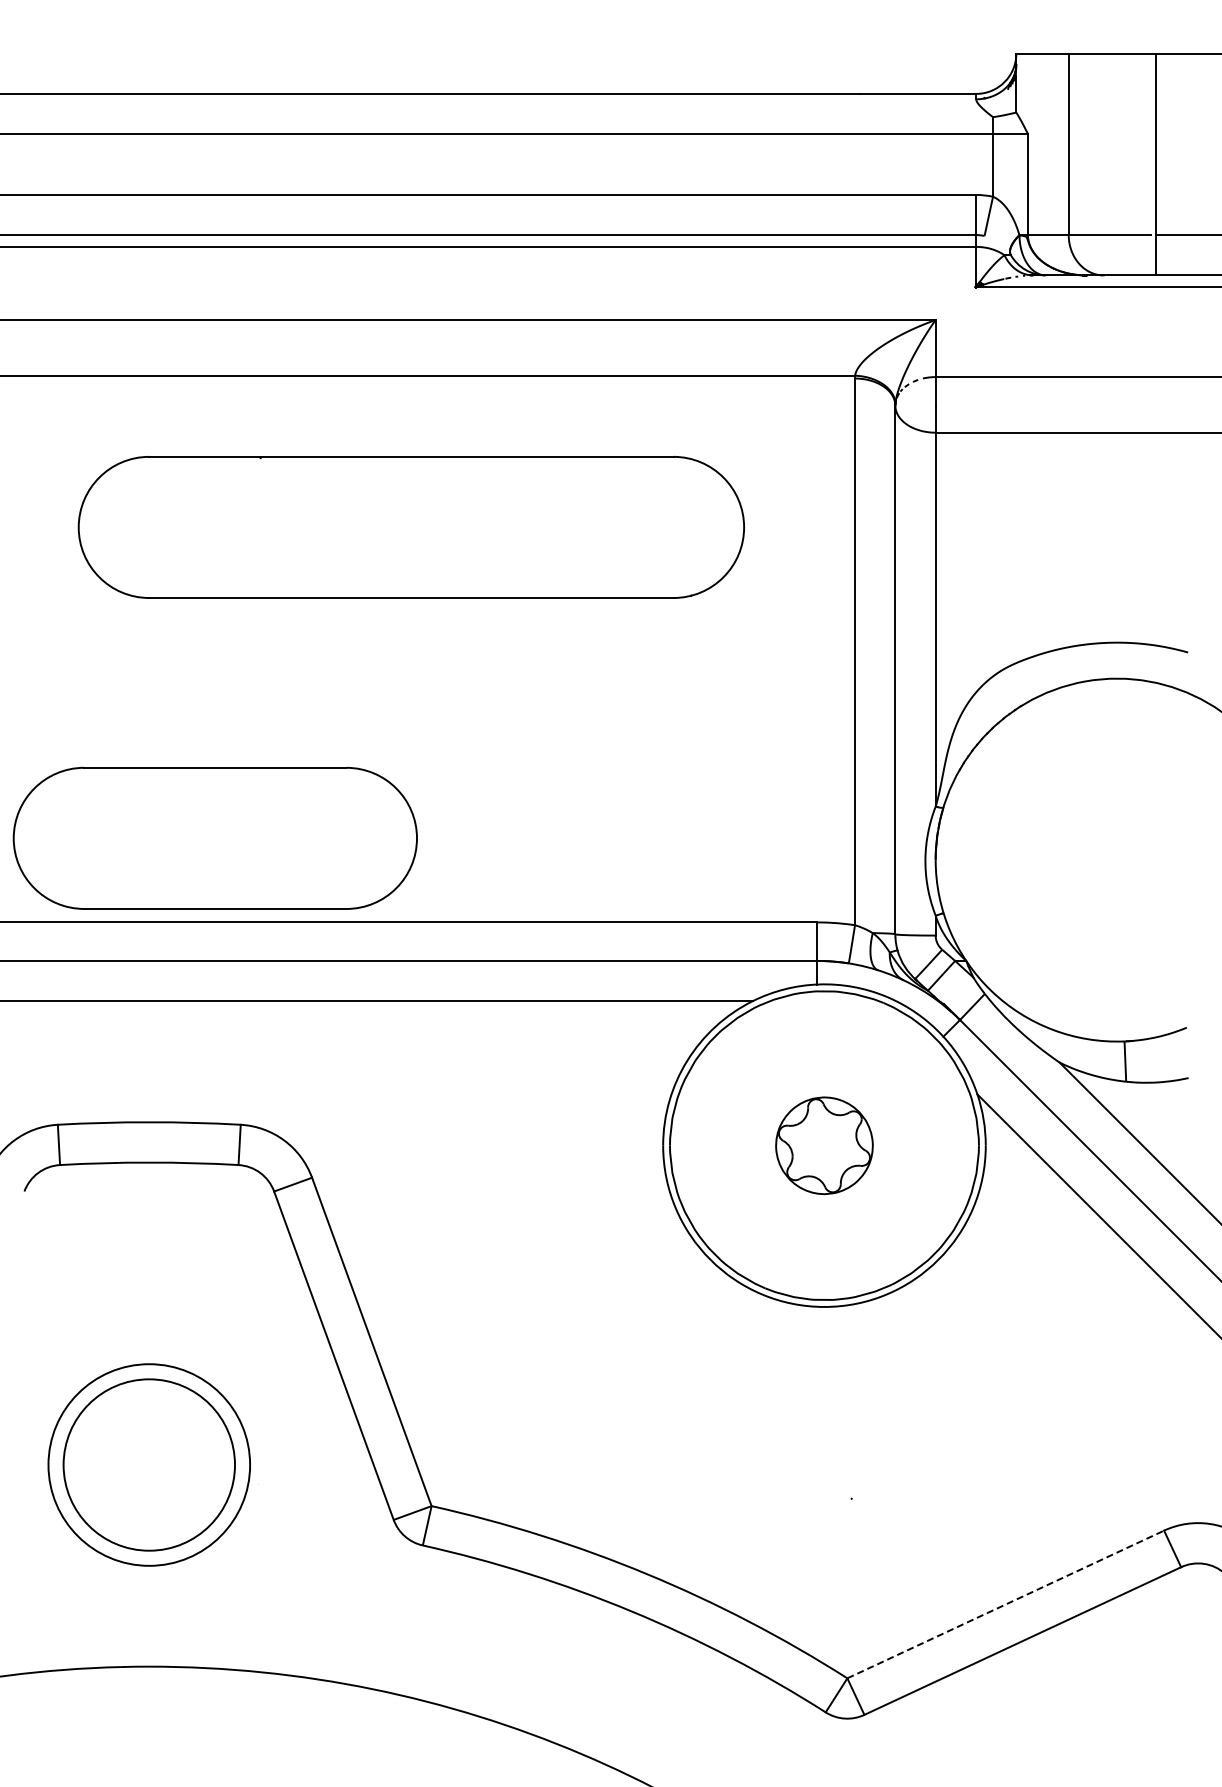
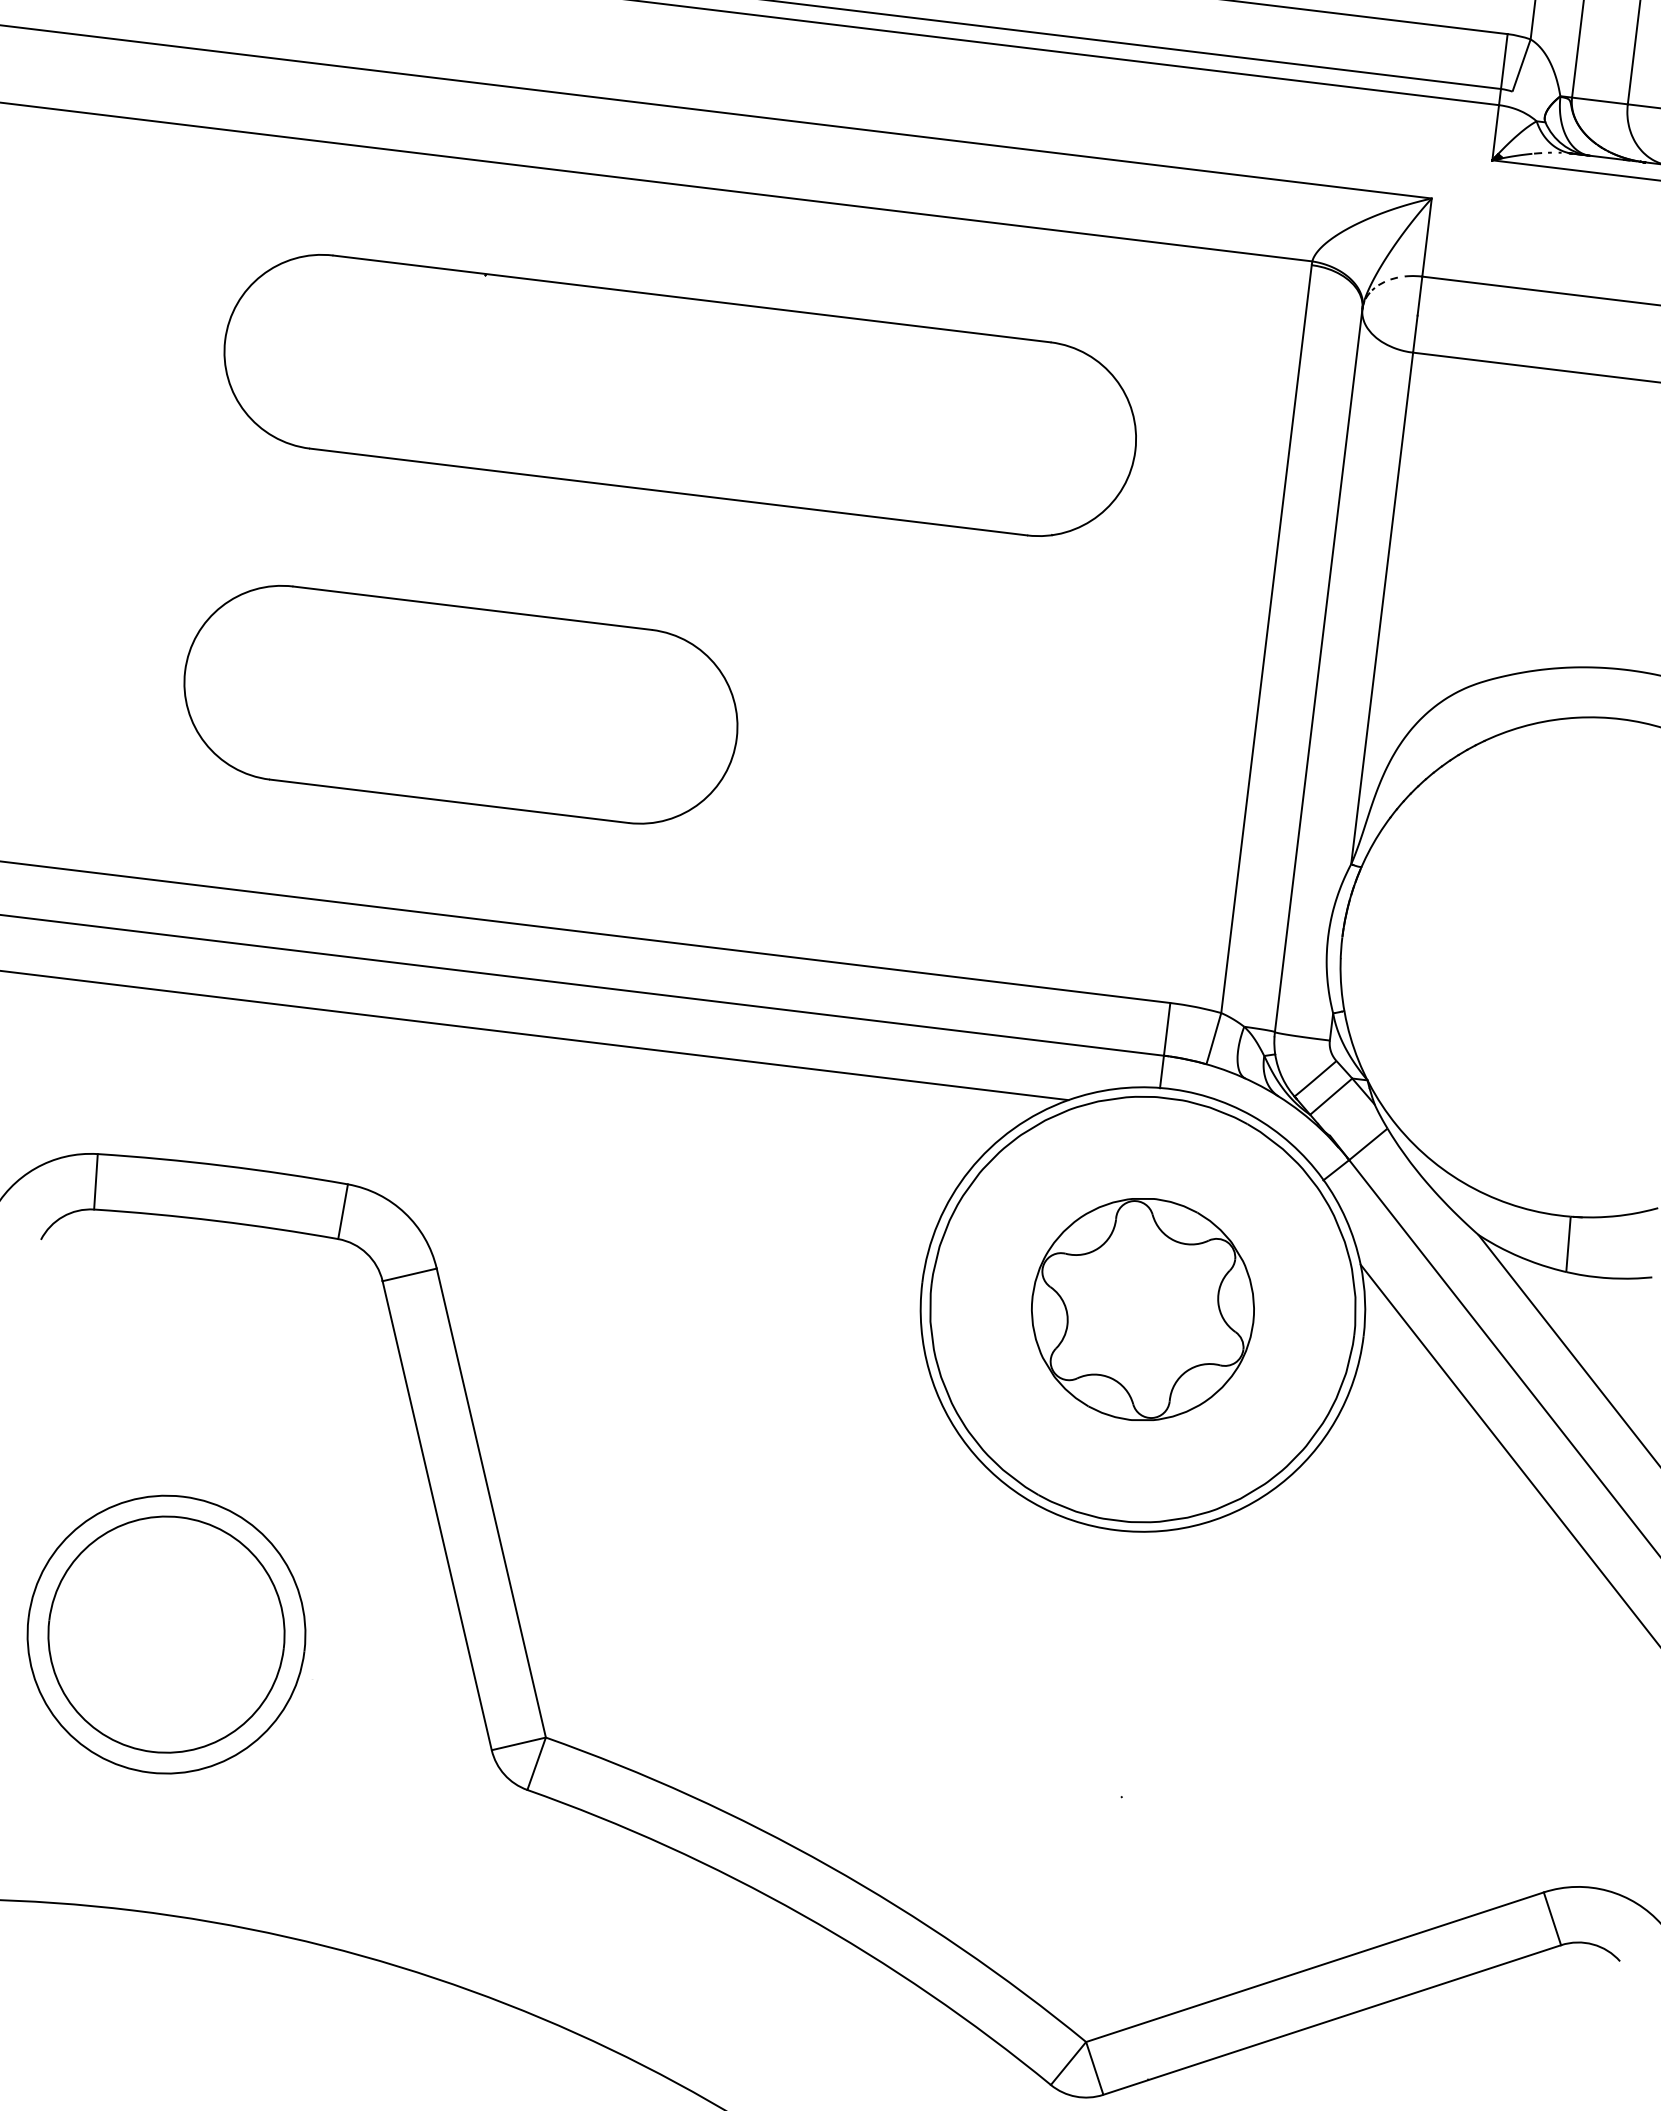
part: (214, 837) -> (459, 703), moved
part: (824, 1145) -> (1143, 1309), size x1.67
line: (1005, 1604) -> (1314, 1967), dashed -> solid

